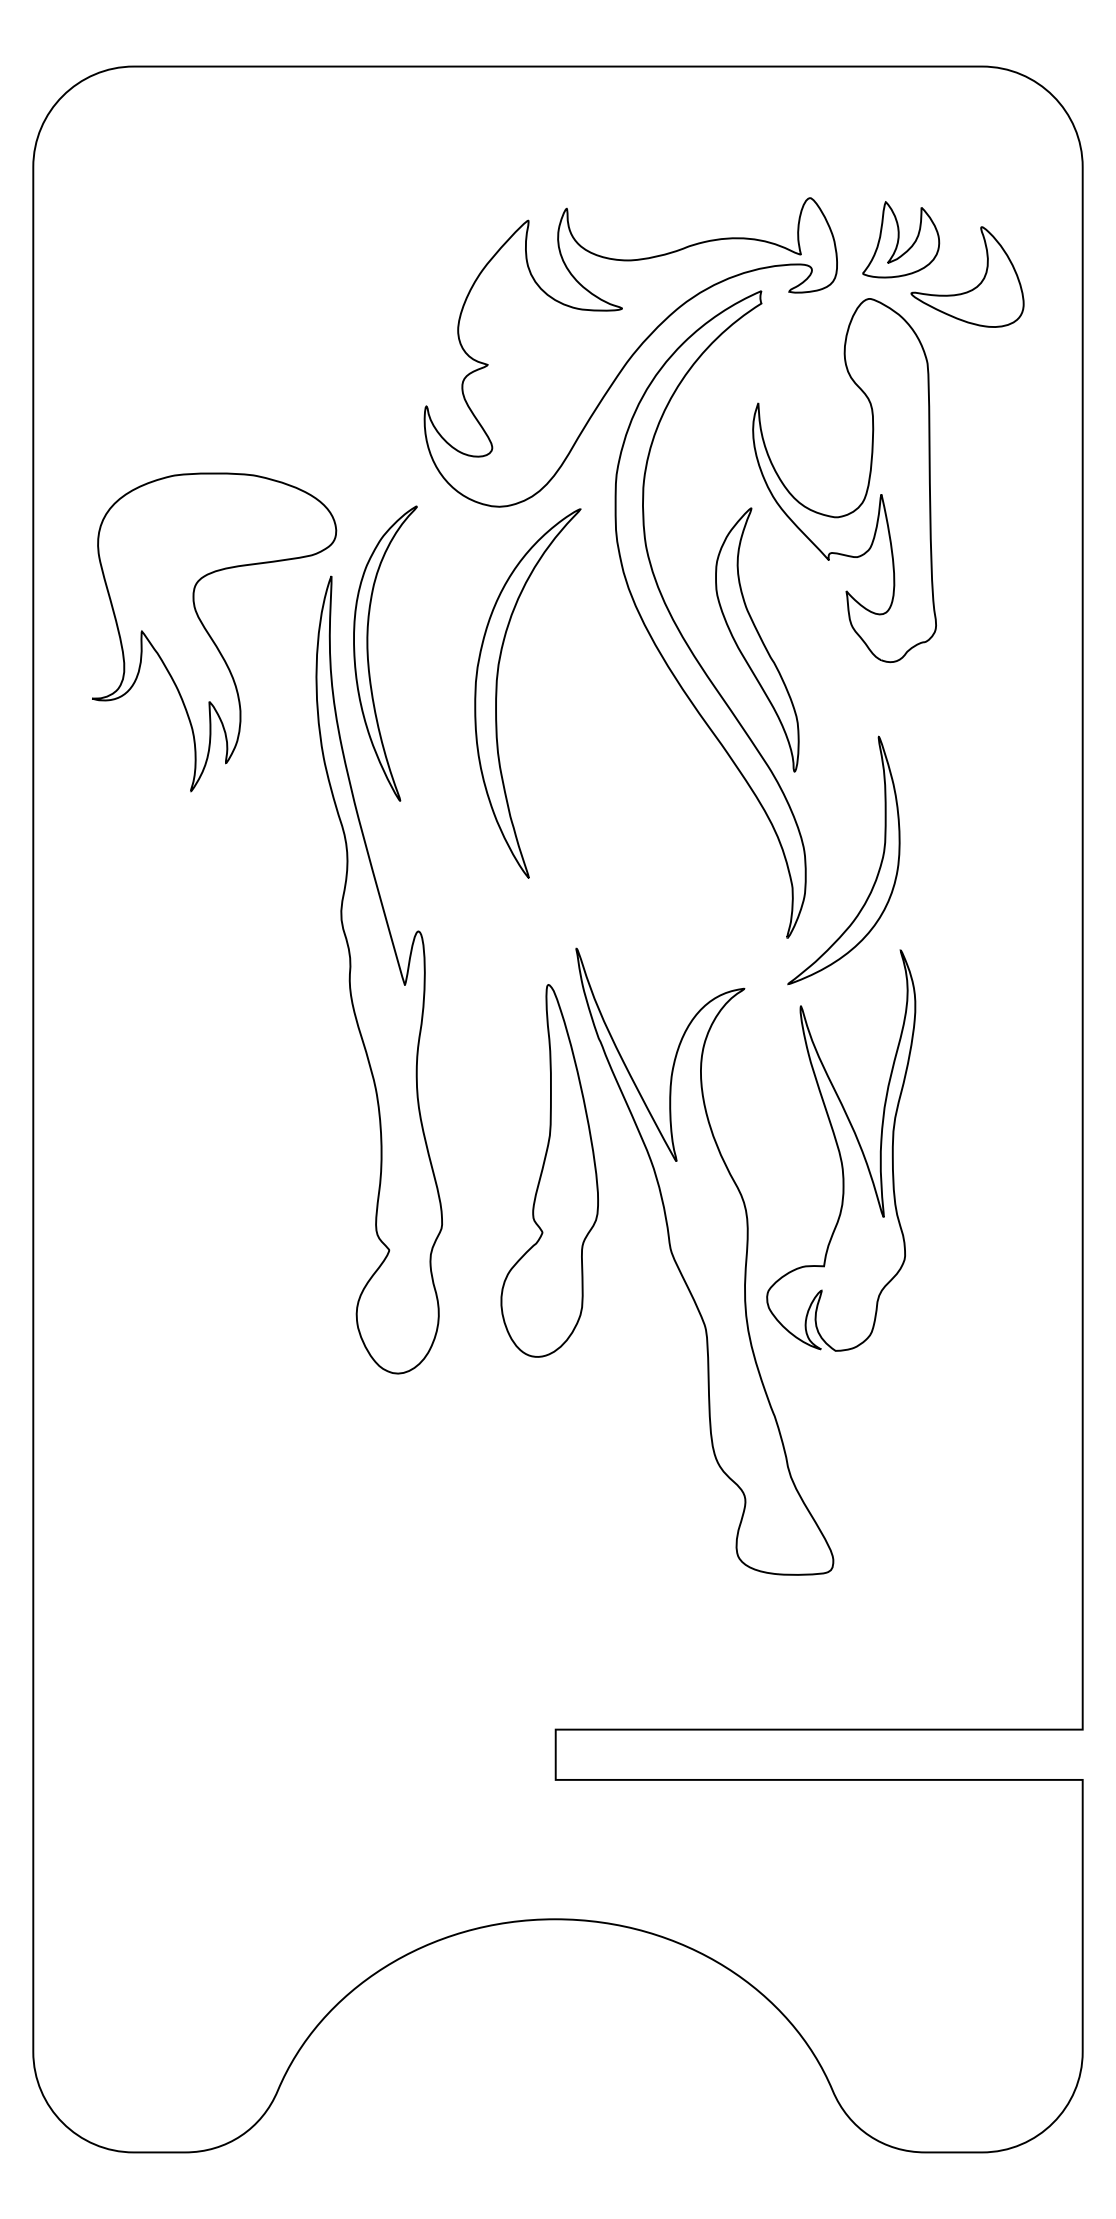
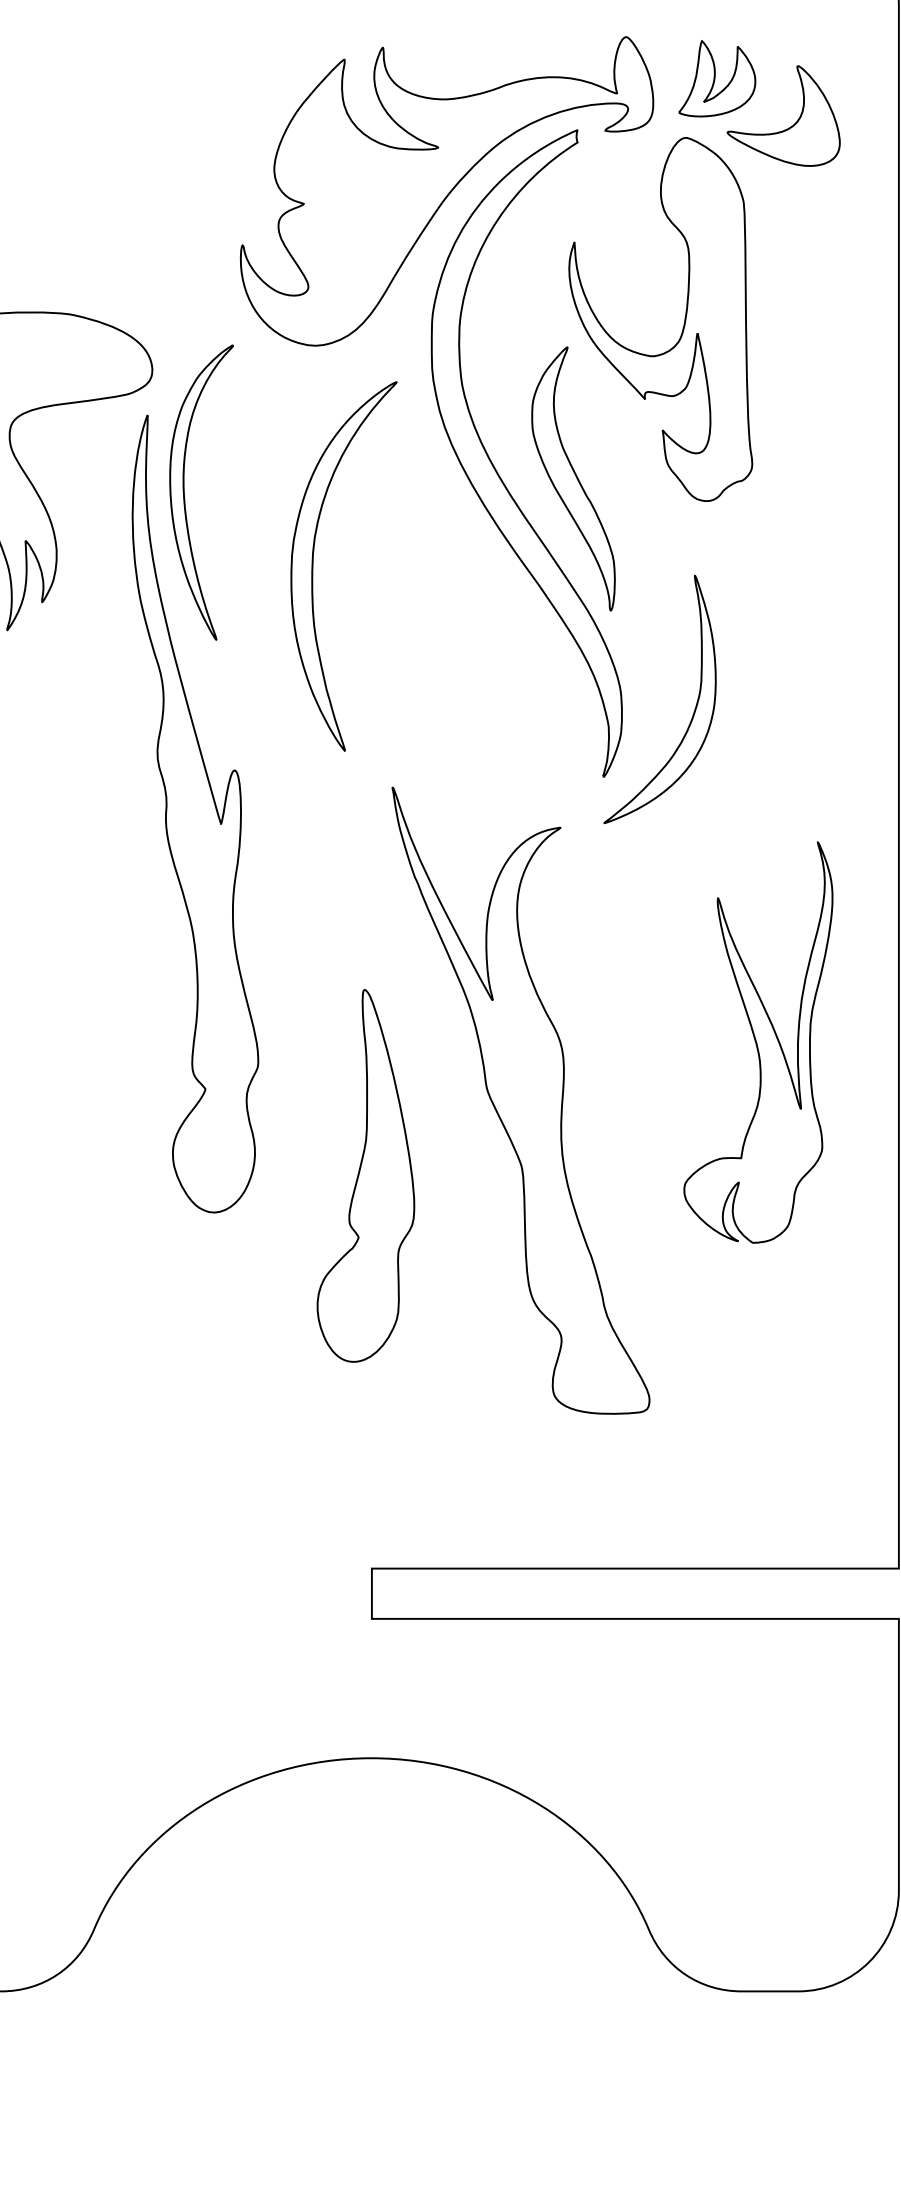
part: (497, 693) -> (313, 566), moved
part: (841, 1150) -> (758, 1042), moved
part: (549, 1170) -> (365, 1175), moved

